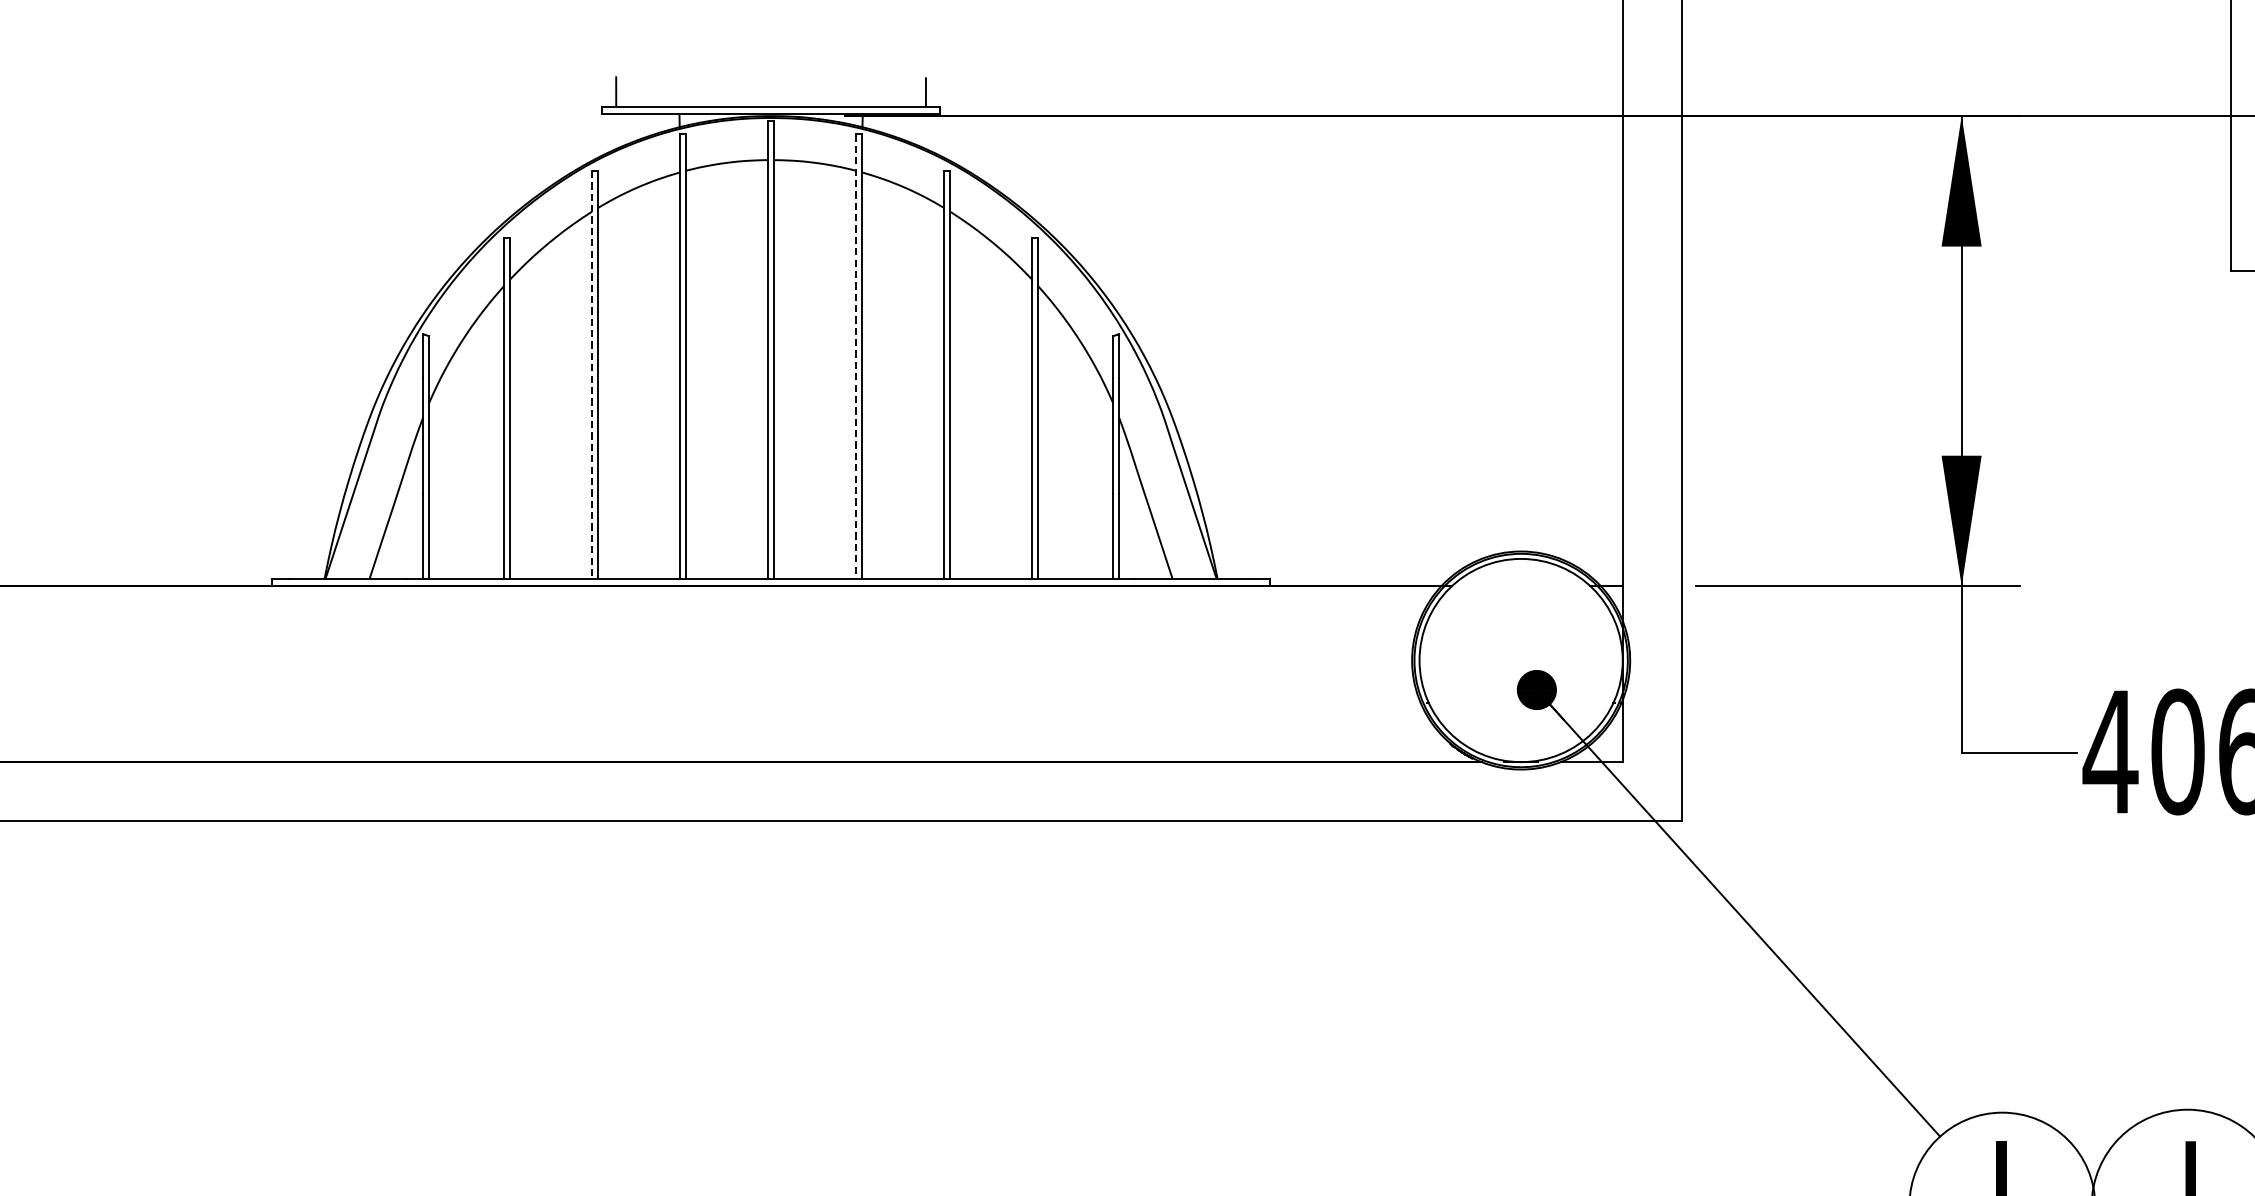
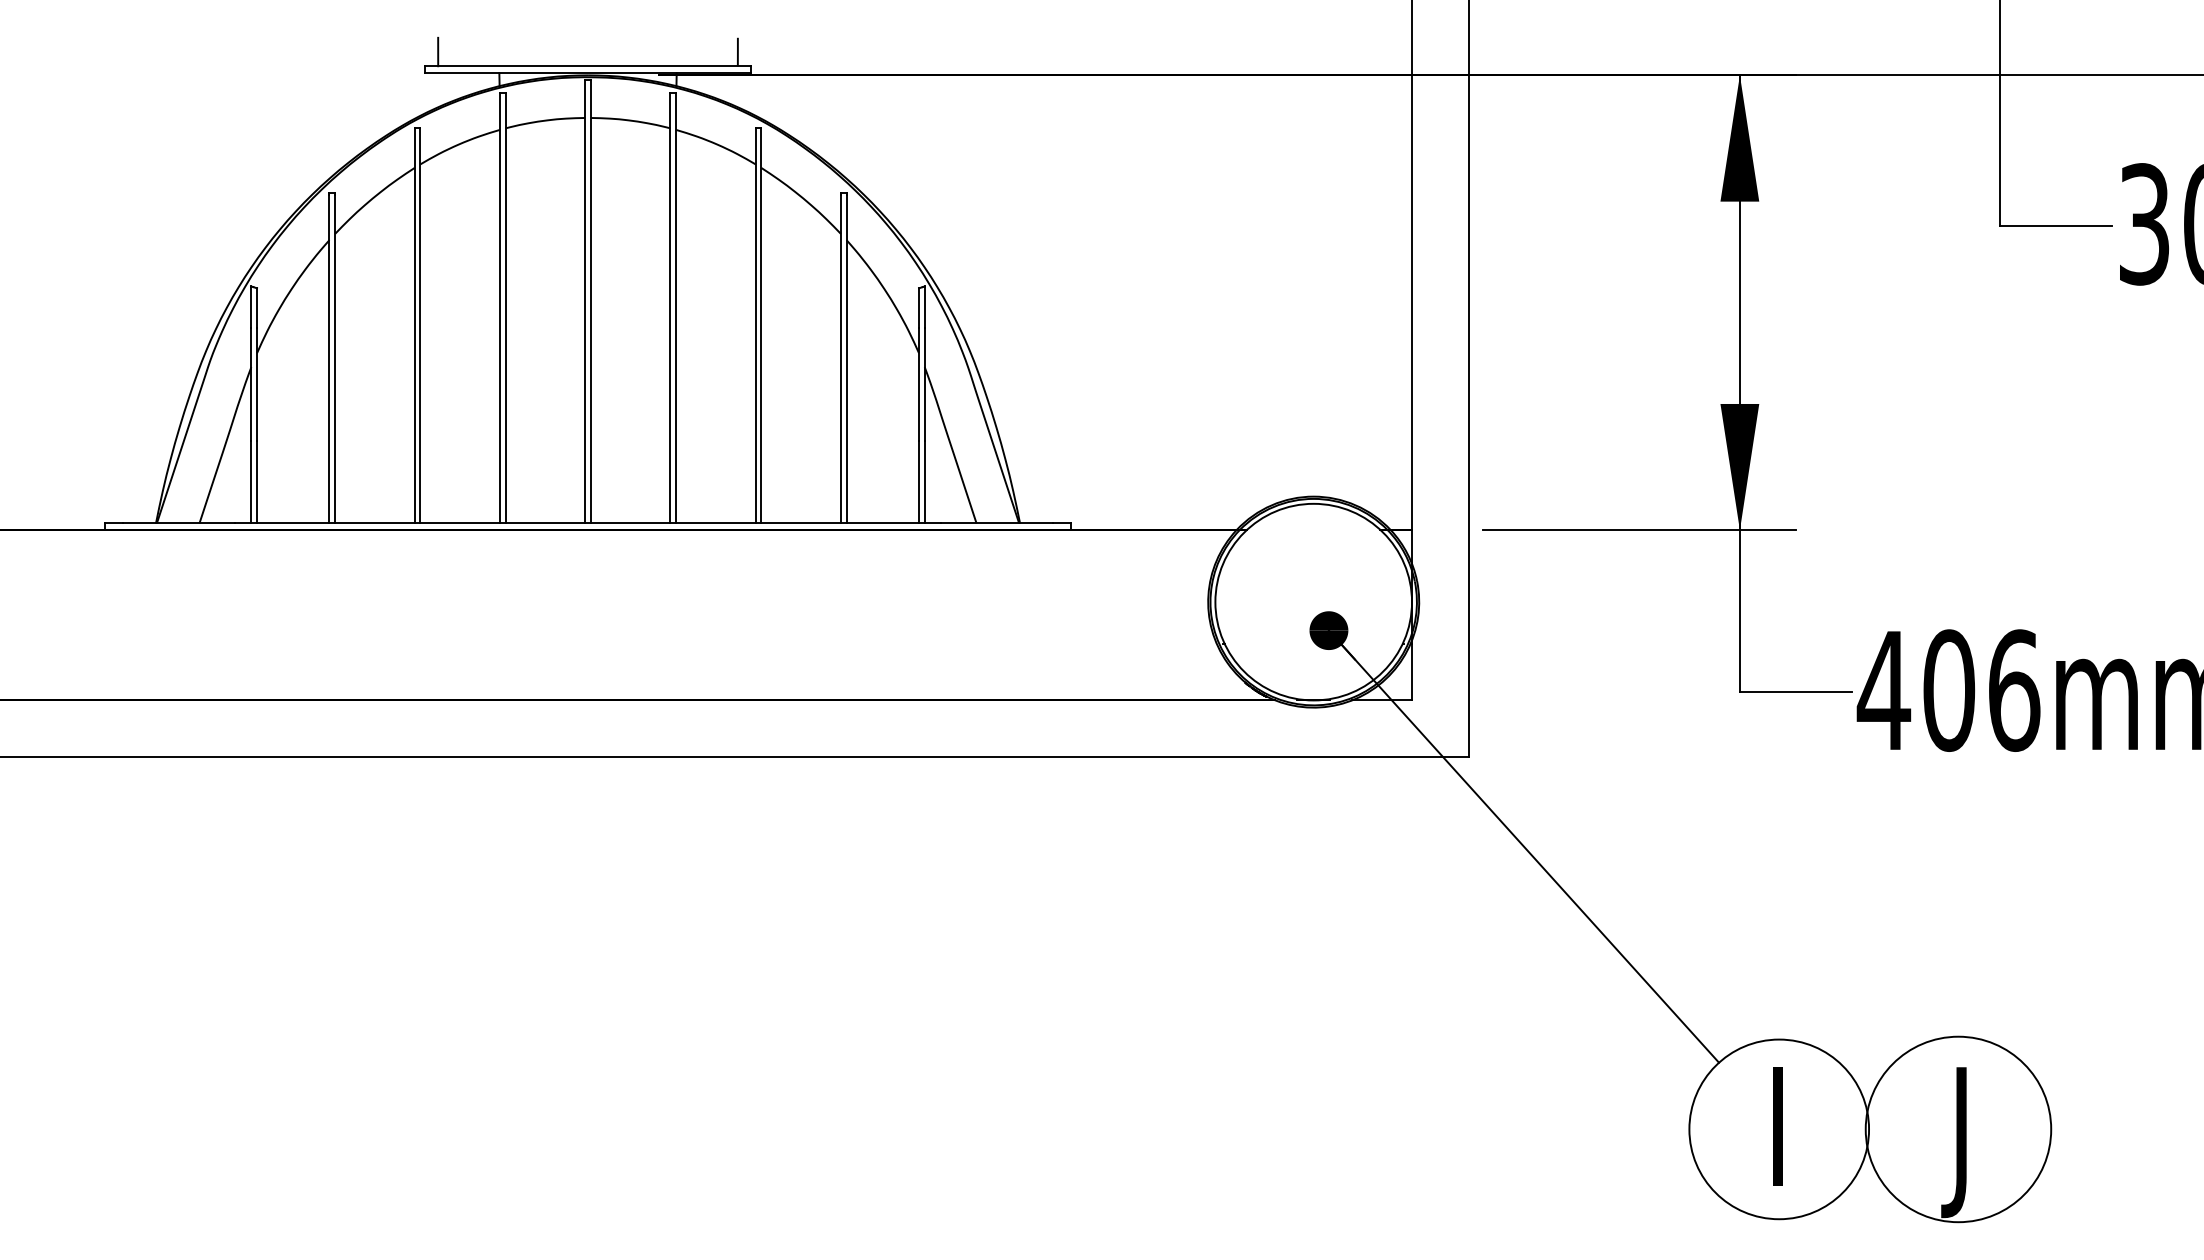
line: (856, 357) -> (670, 308), dashed -> solid
line: (591, 375) -> (414, 326), dashed -> solid

